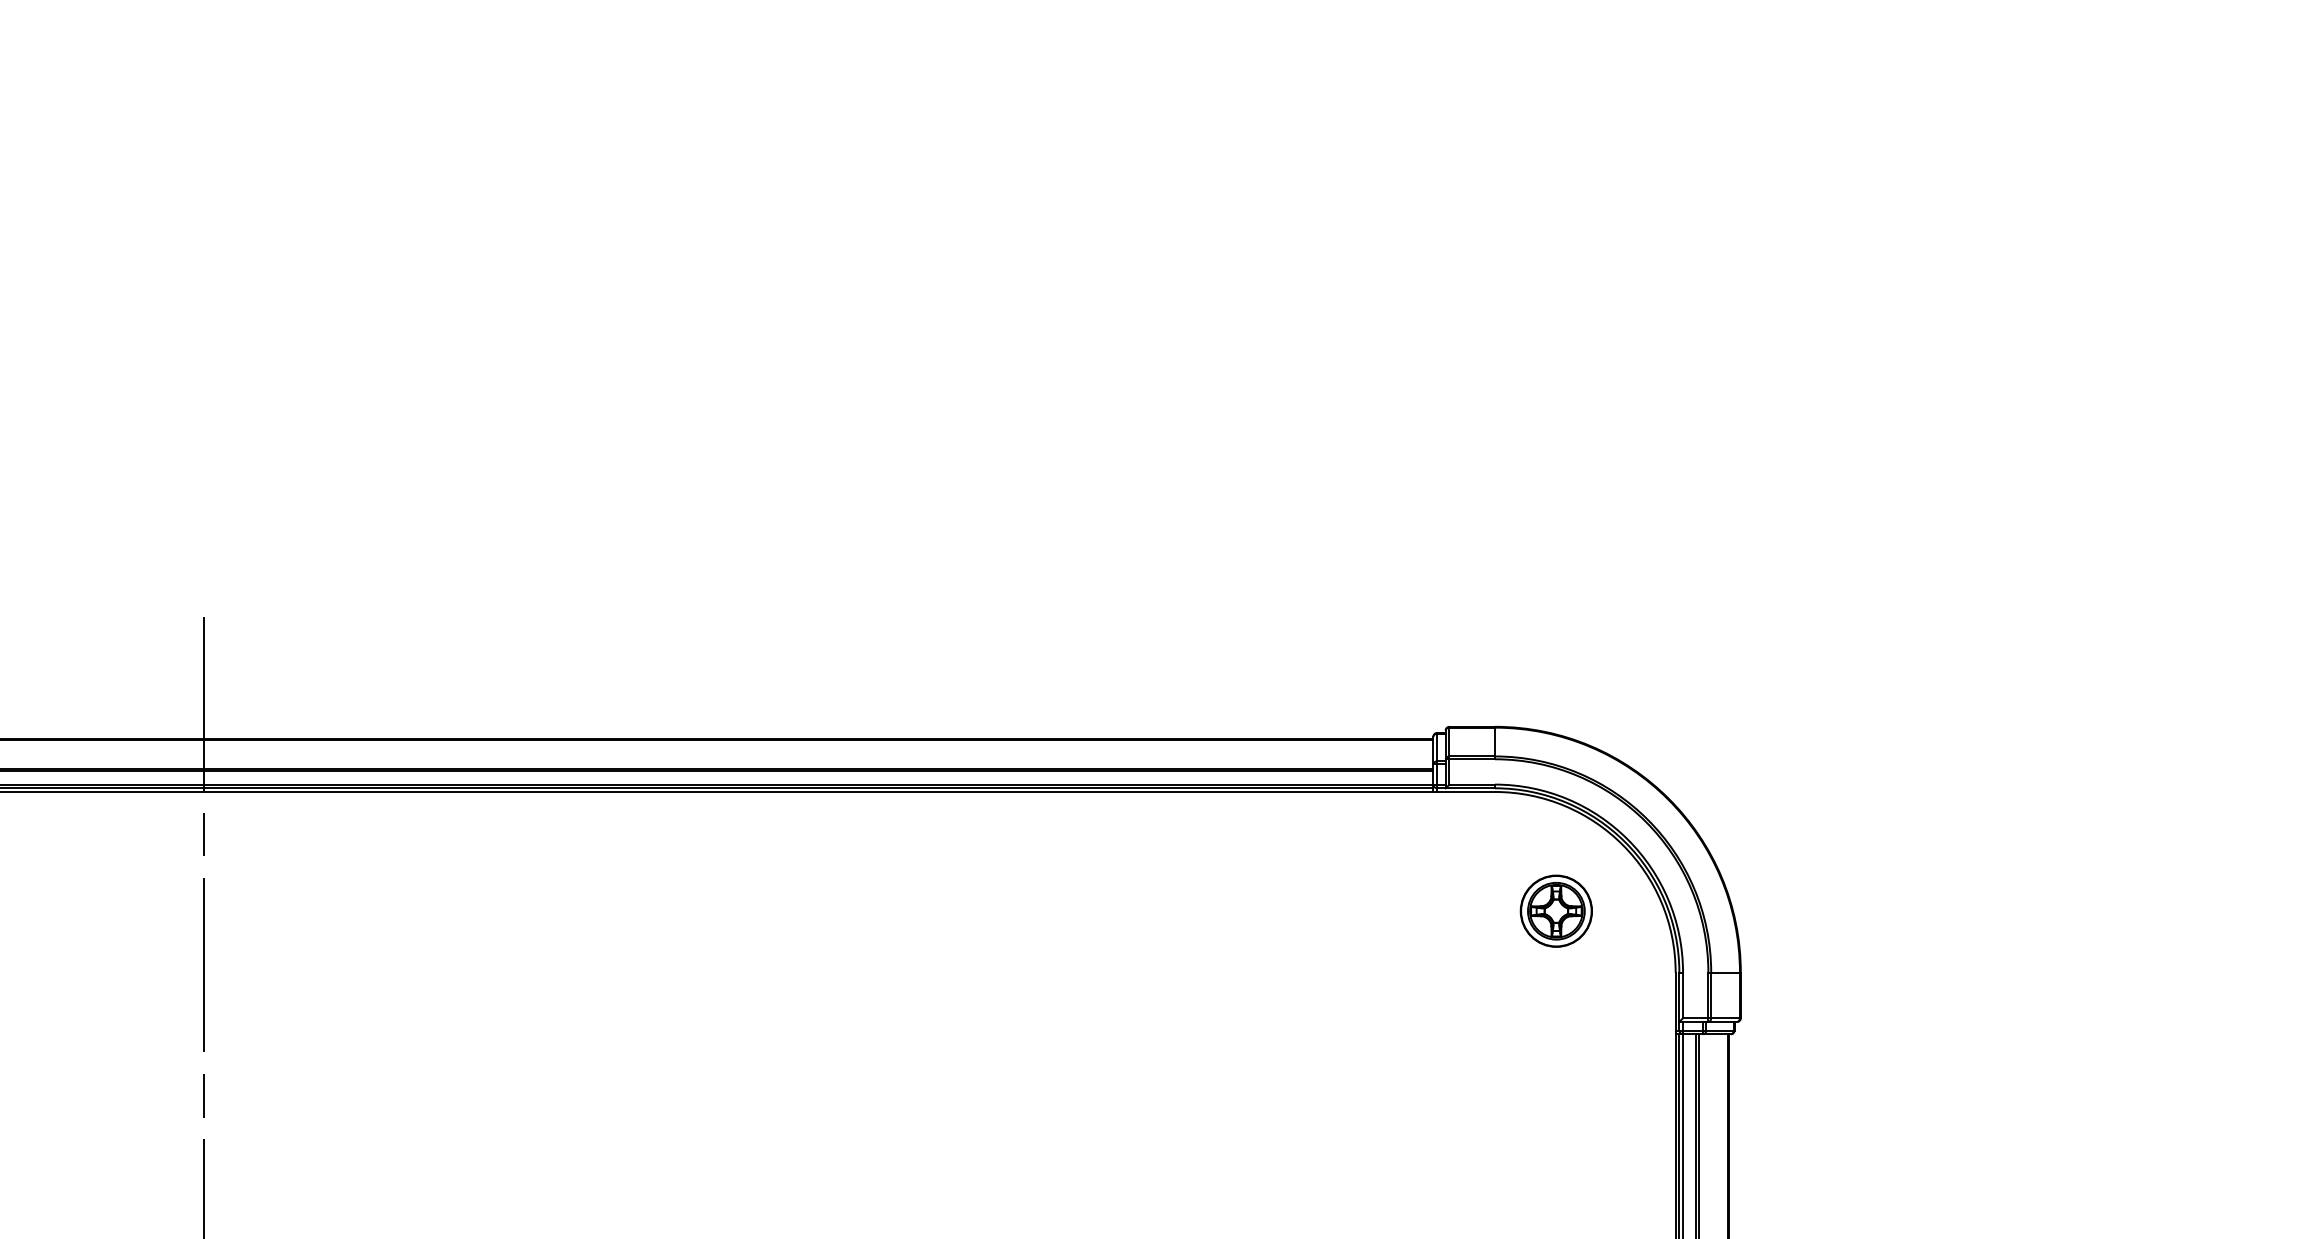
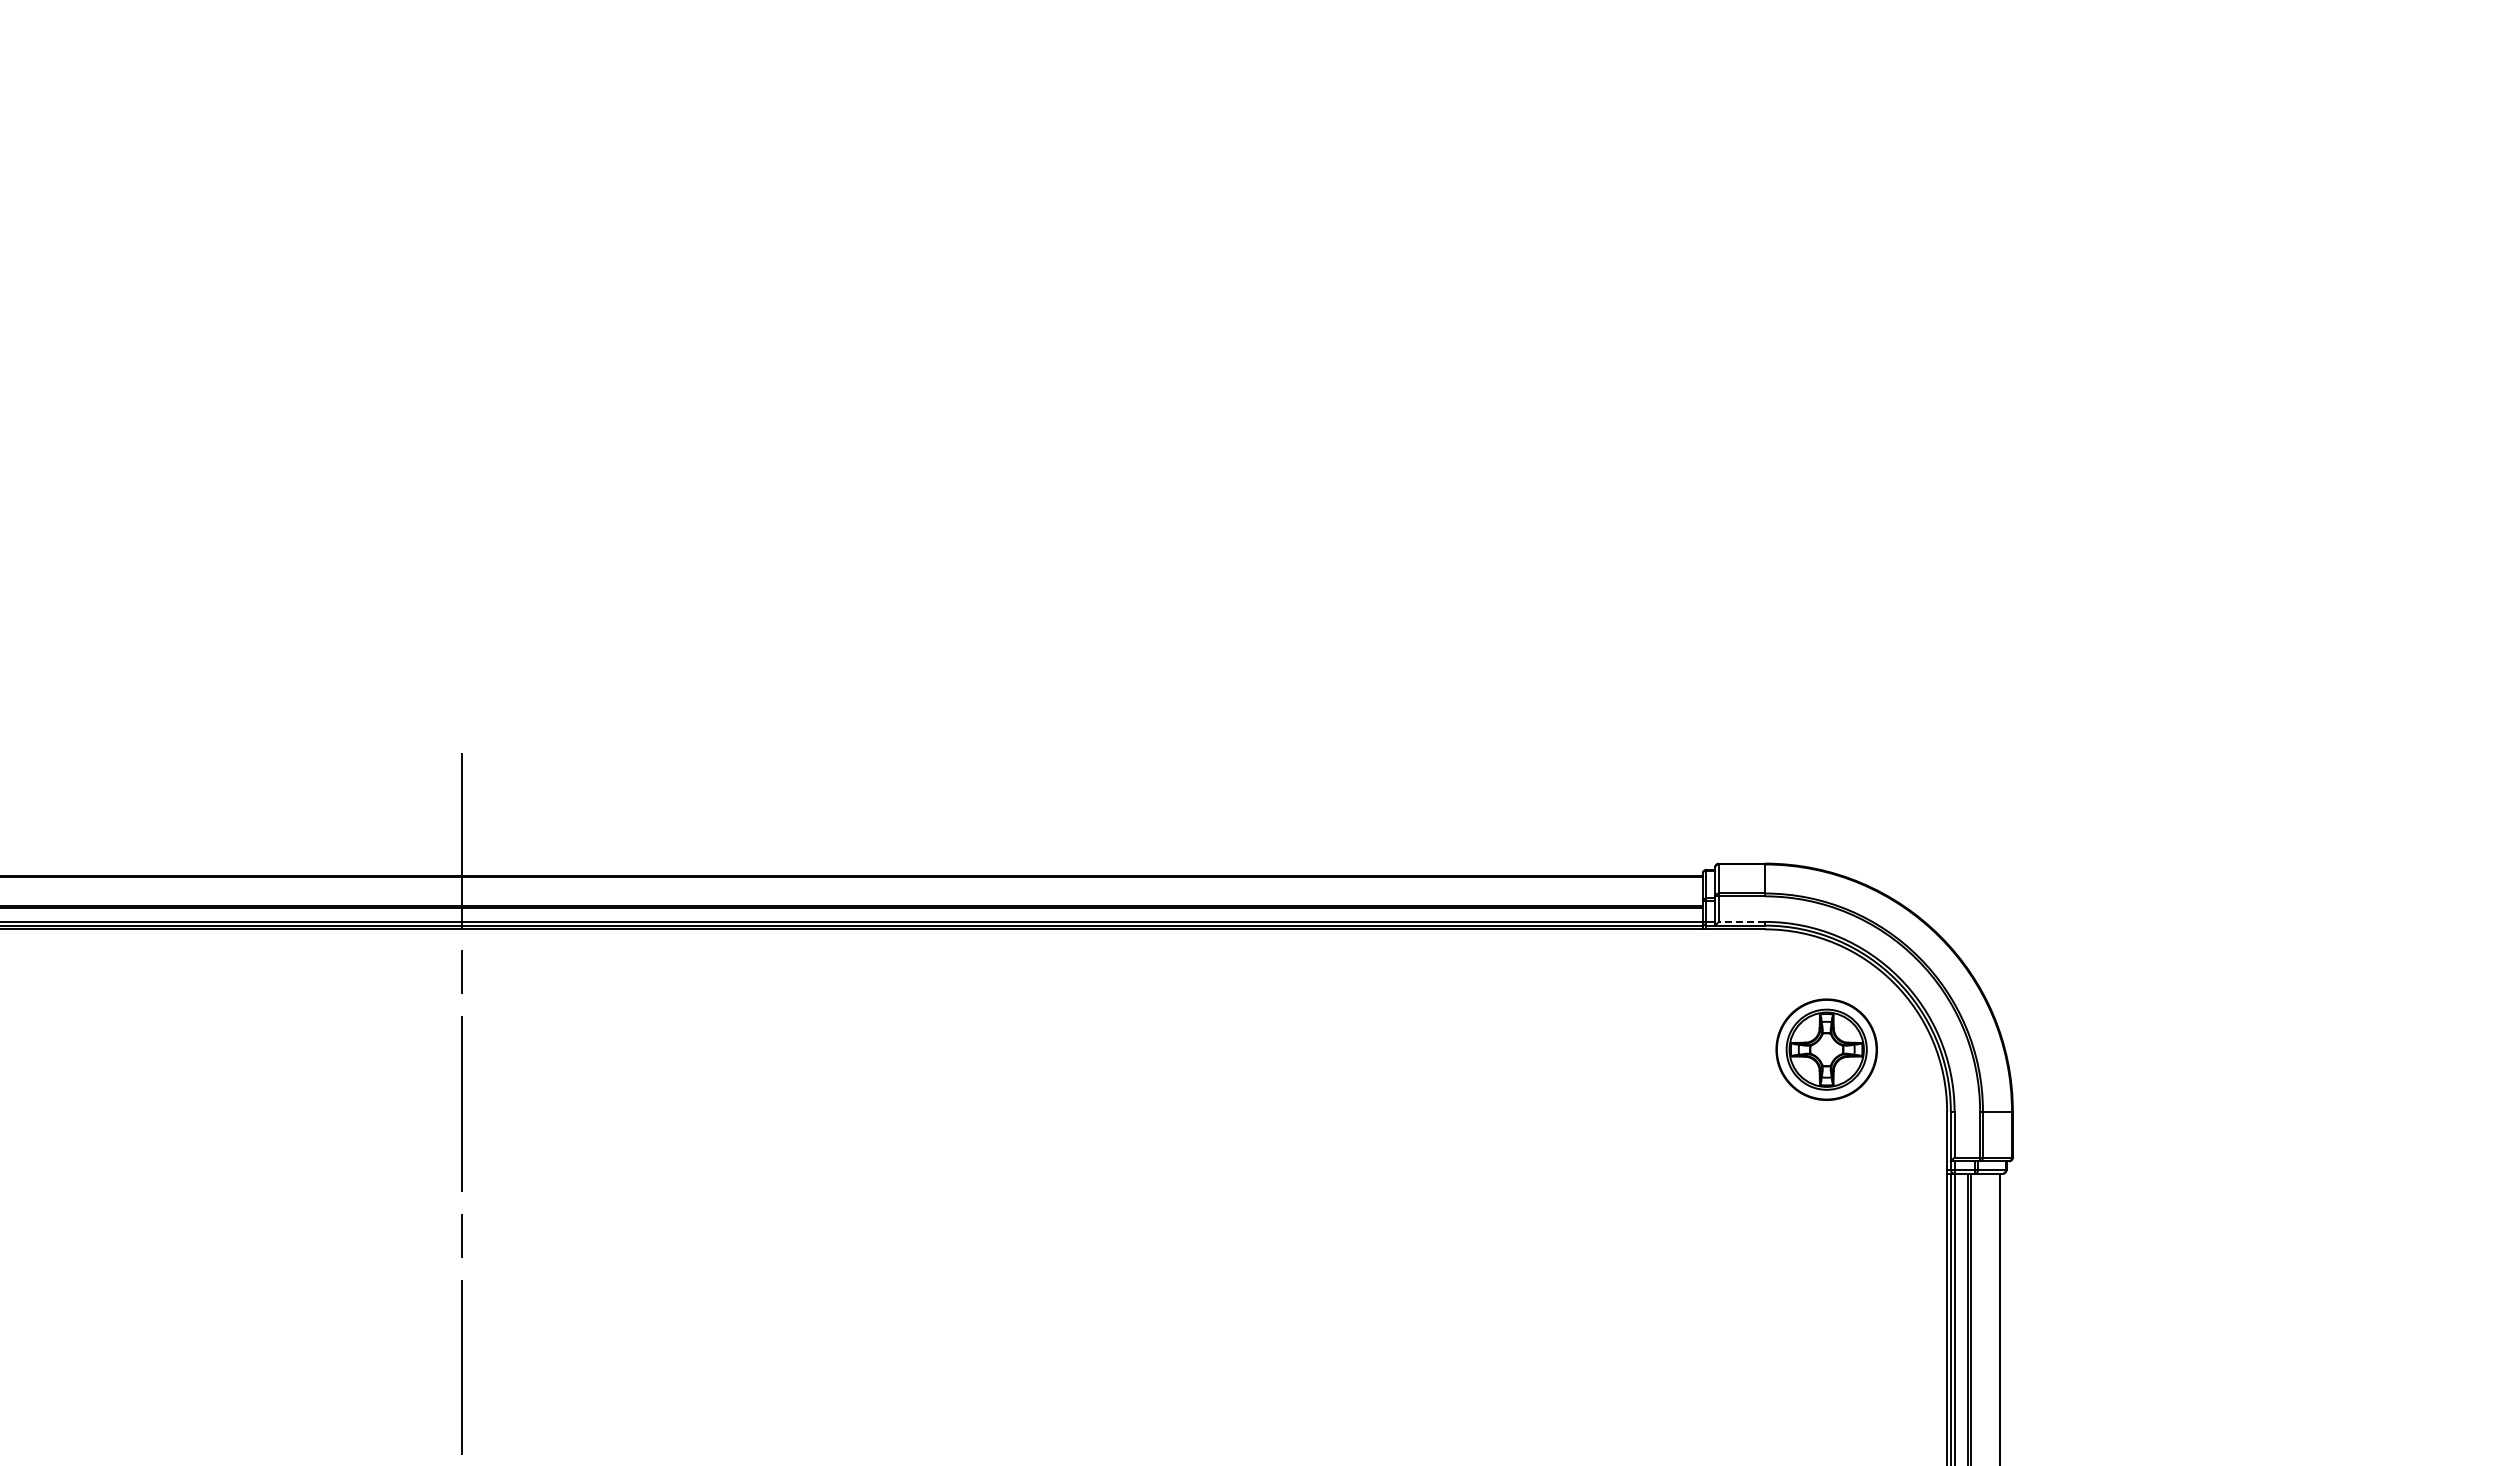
line: (1471, 784) -> (1741, 921), solid -> dashed
part: (1556, 911) -> (1826, 1049), size x1.4

